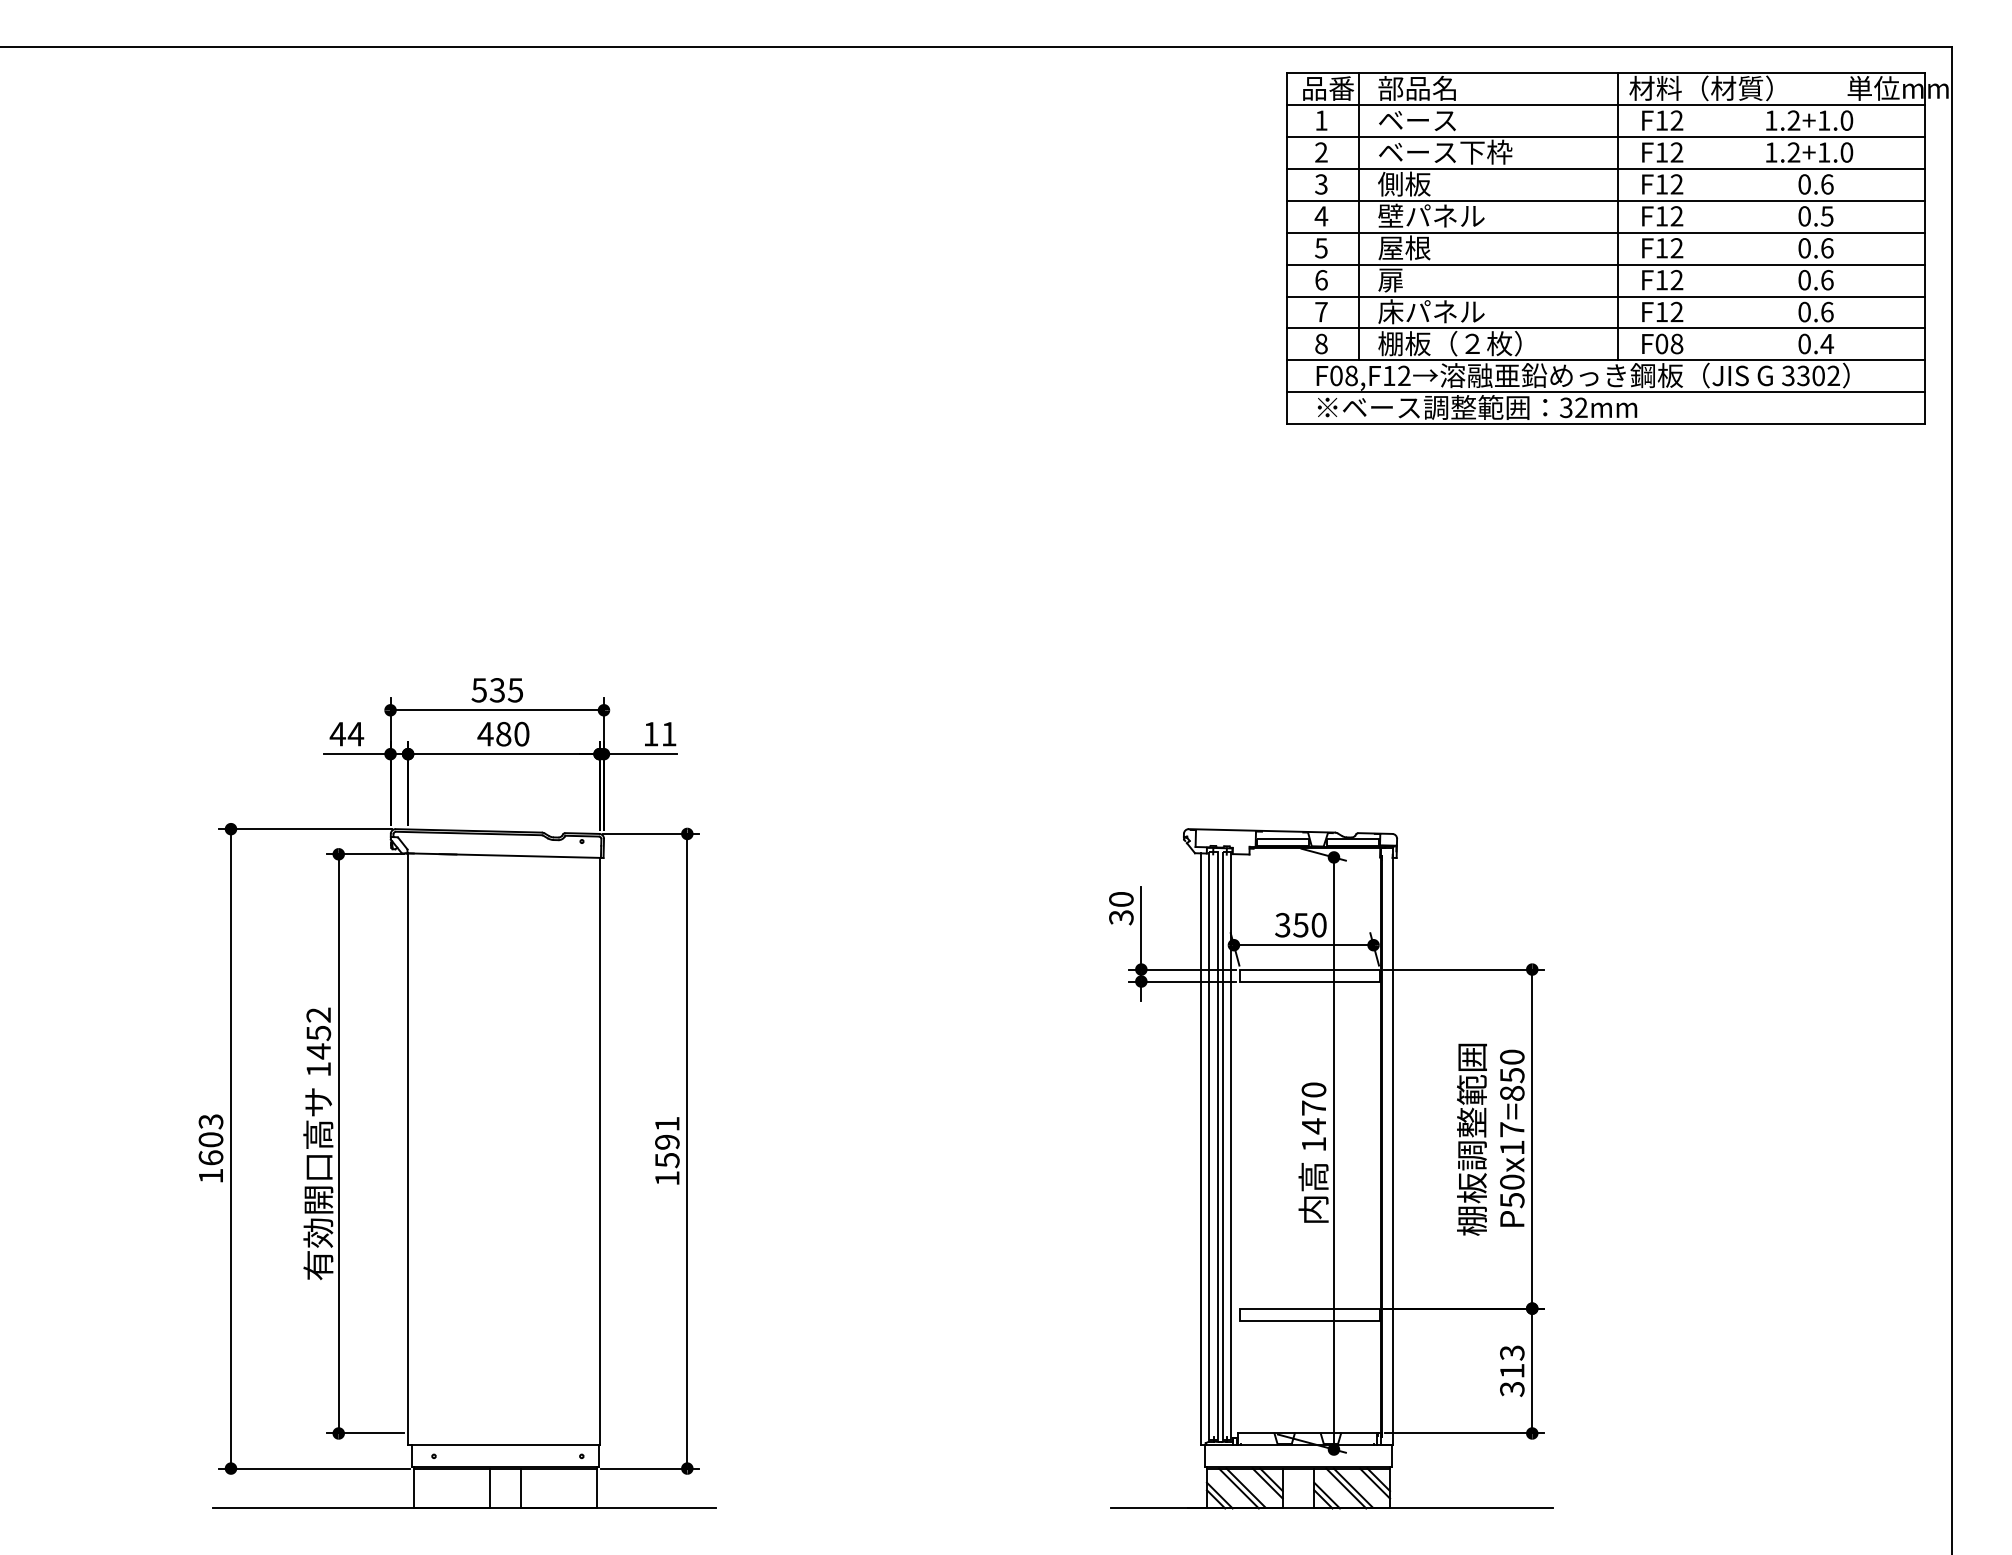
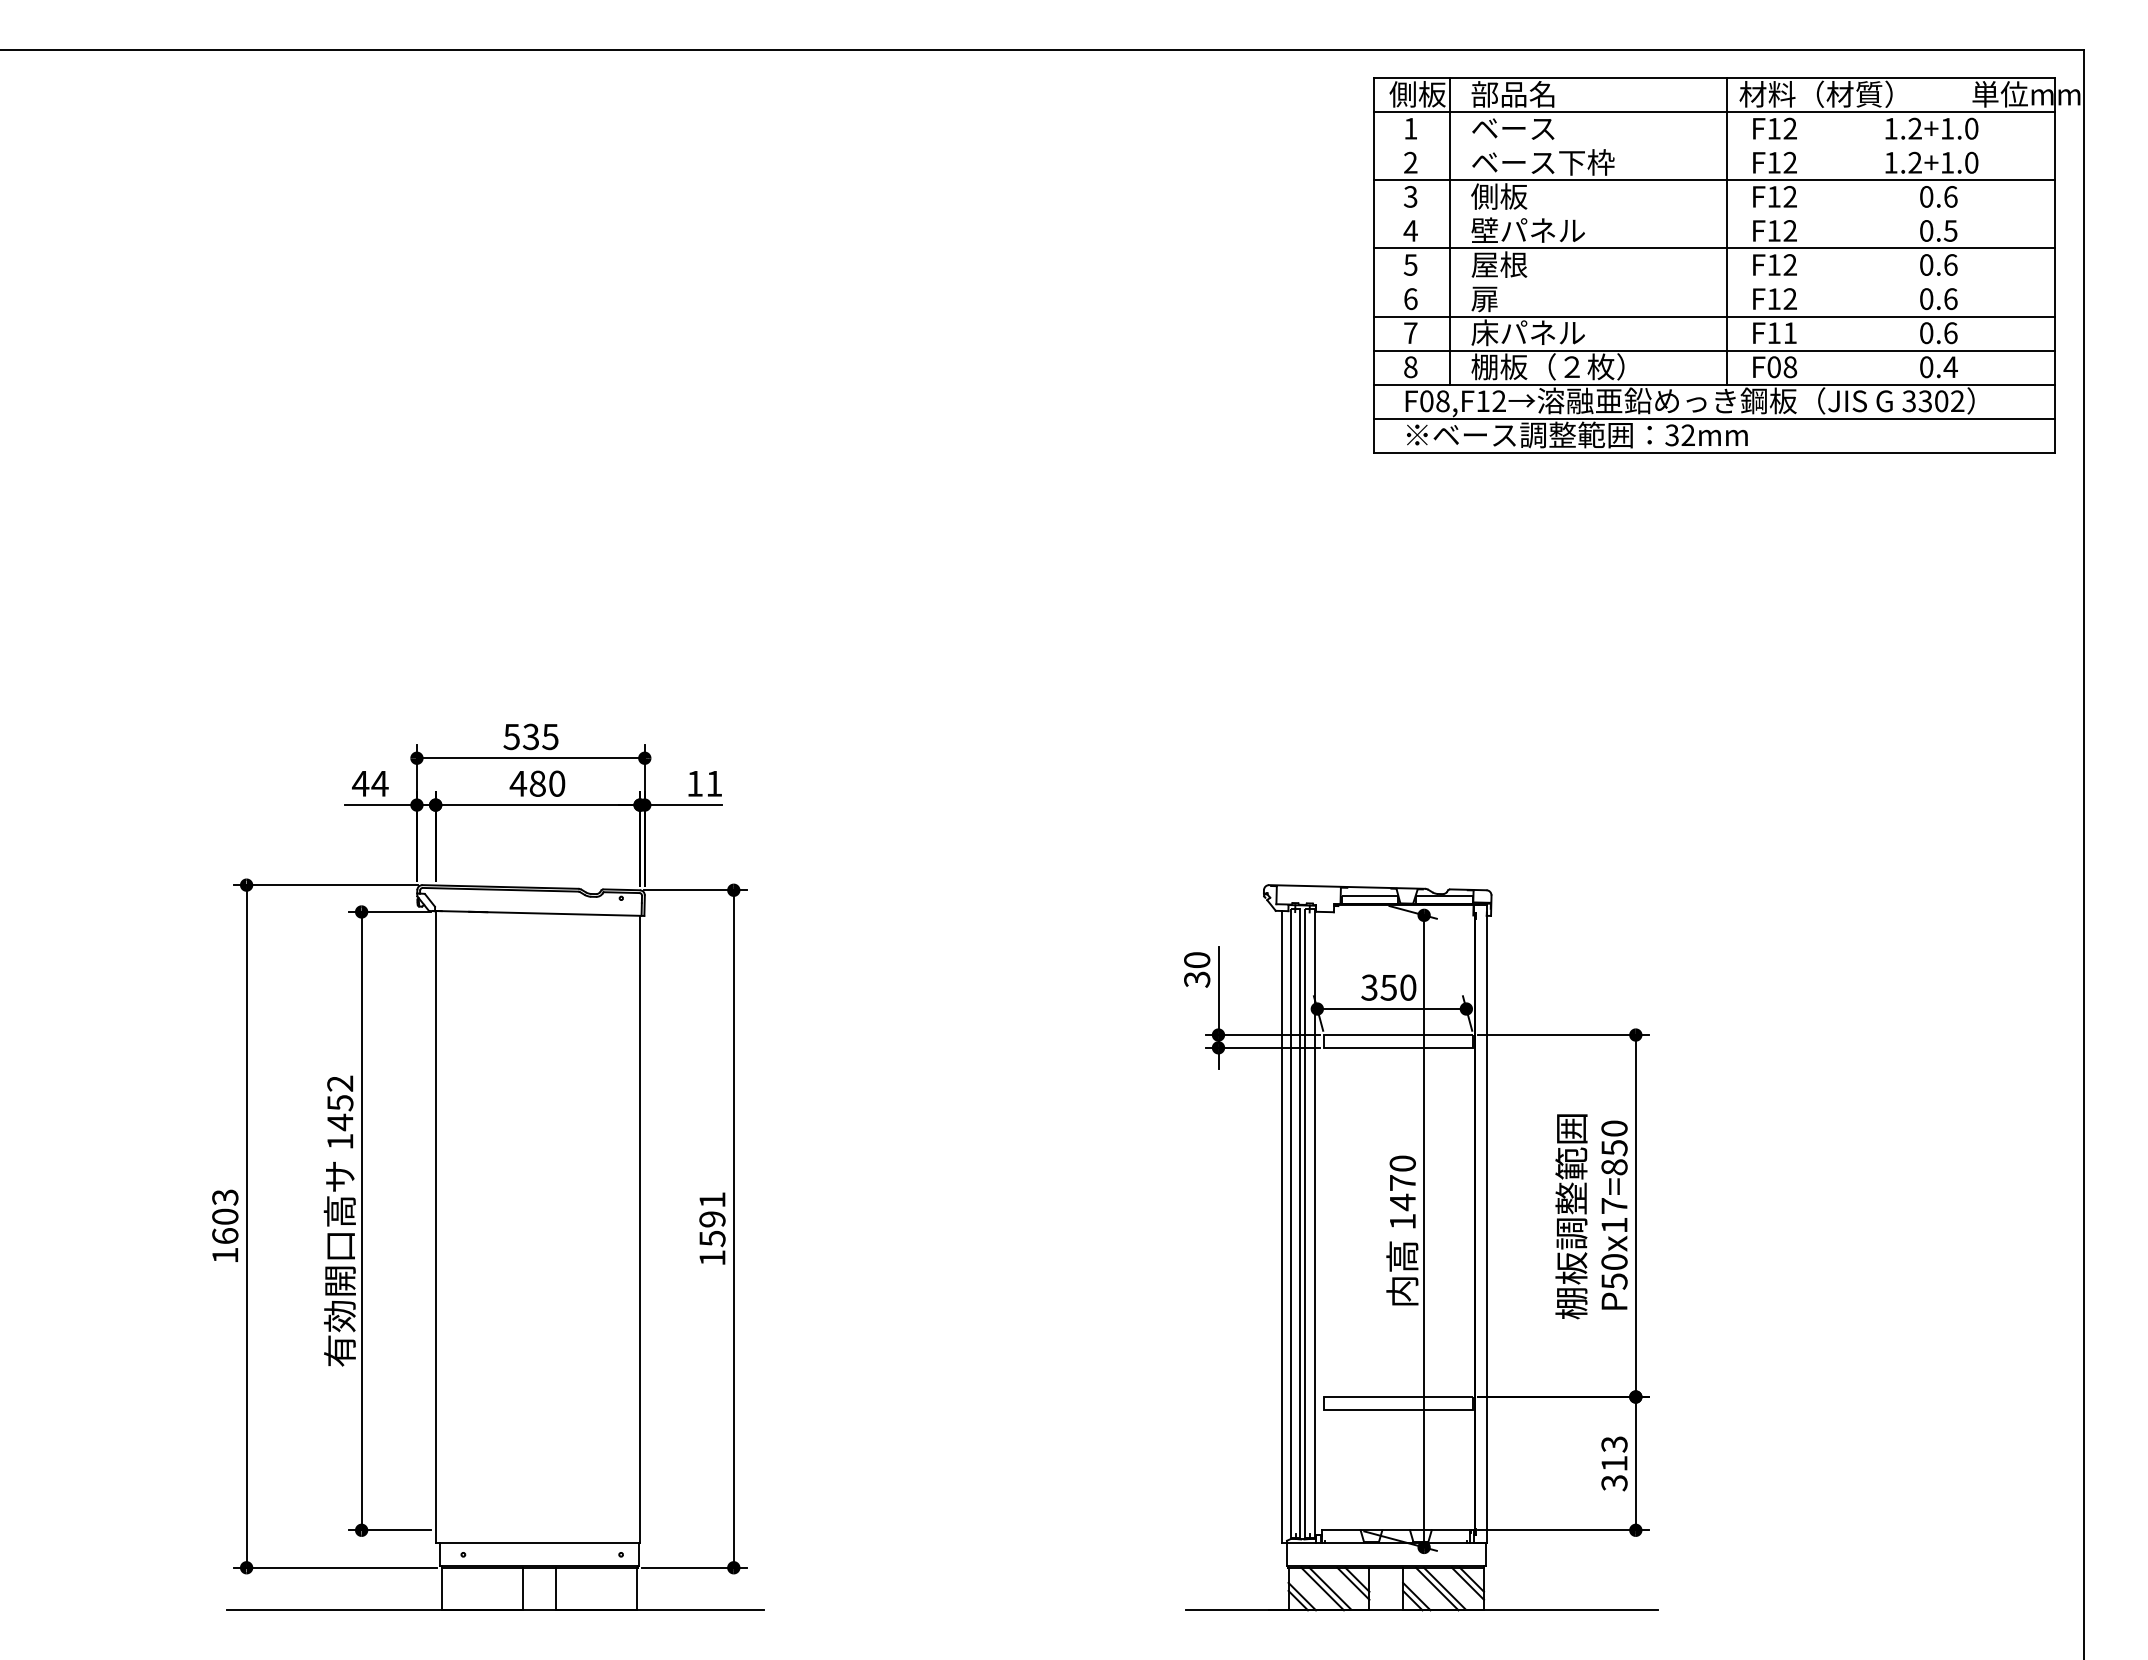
text: (1327, 88) -> (1417, 94), 品番 -> 側板
line: (1605, 137) -> (1714, 146), removed
line: (1605, 200) -> (1714, 214), removed
line: (1605, 264) -> (1714, 282), removed
text: (1676, 311) -> (1789, 332), F12 -> F11

